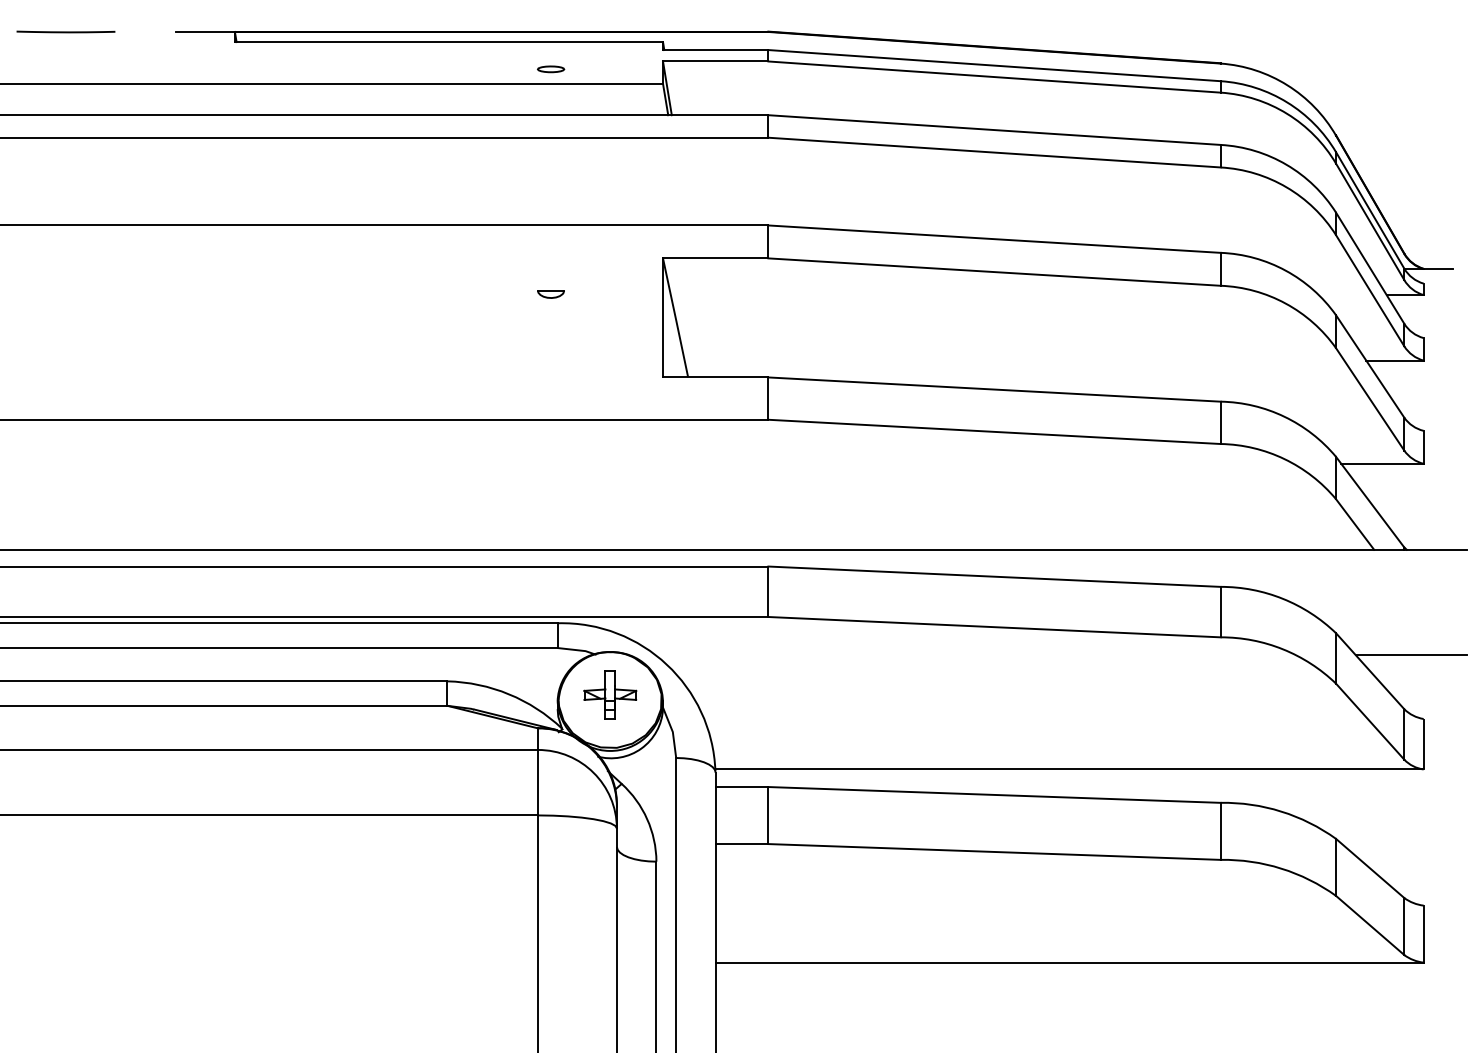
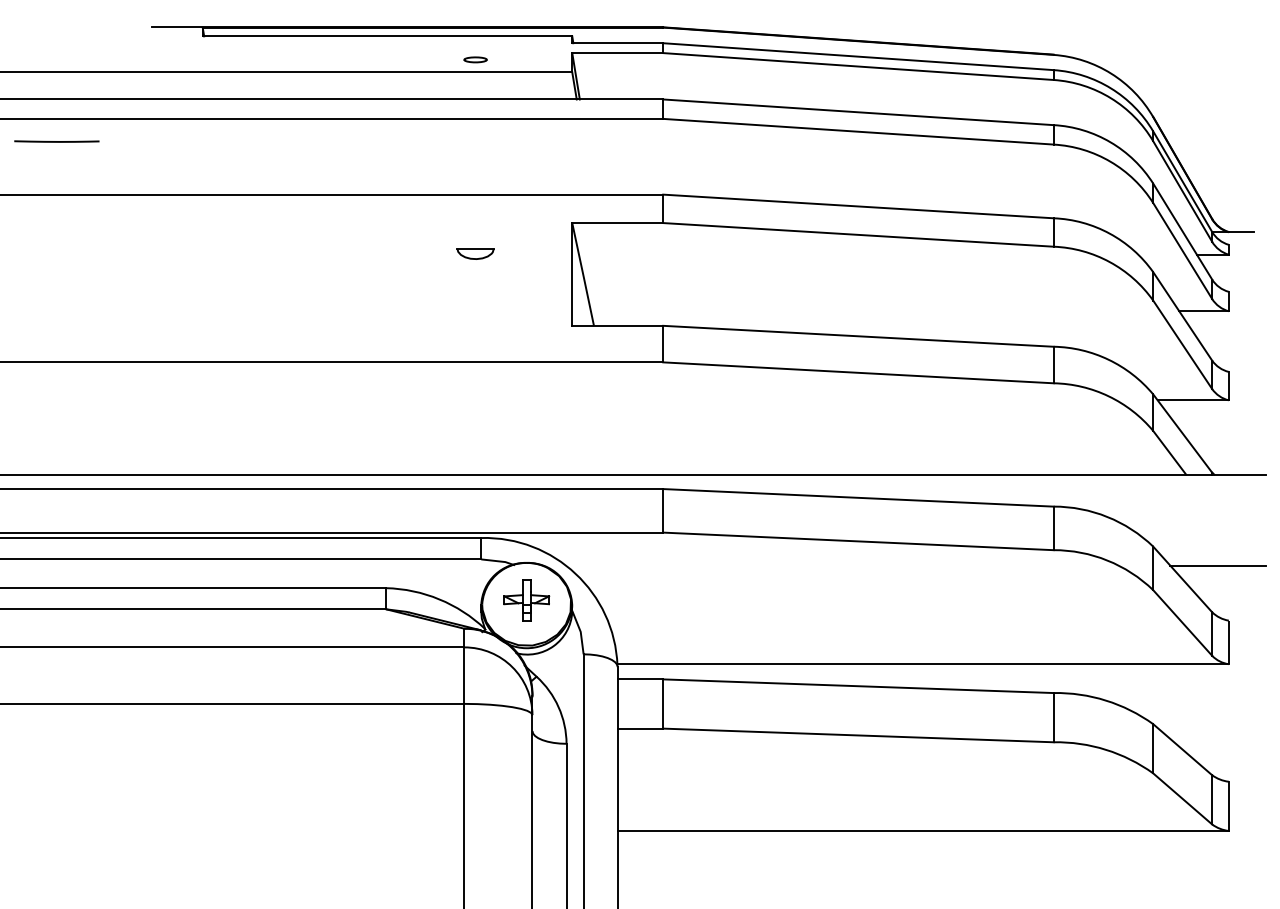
line: (65, 31) -> (56, 141), moved
part: (550, 294) -> (475, 254), size x1.6

